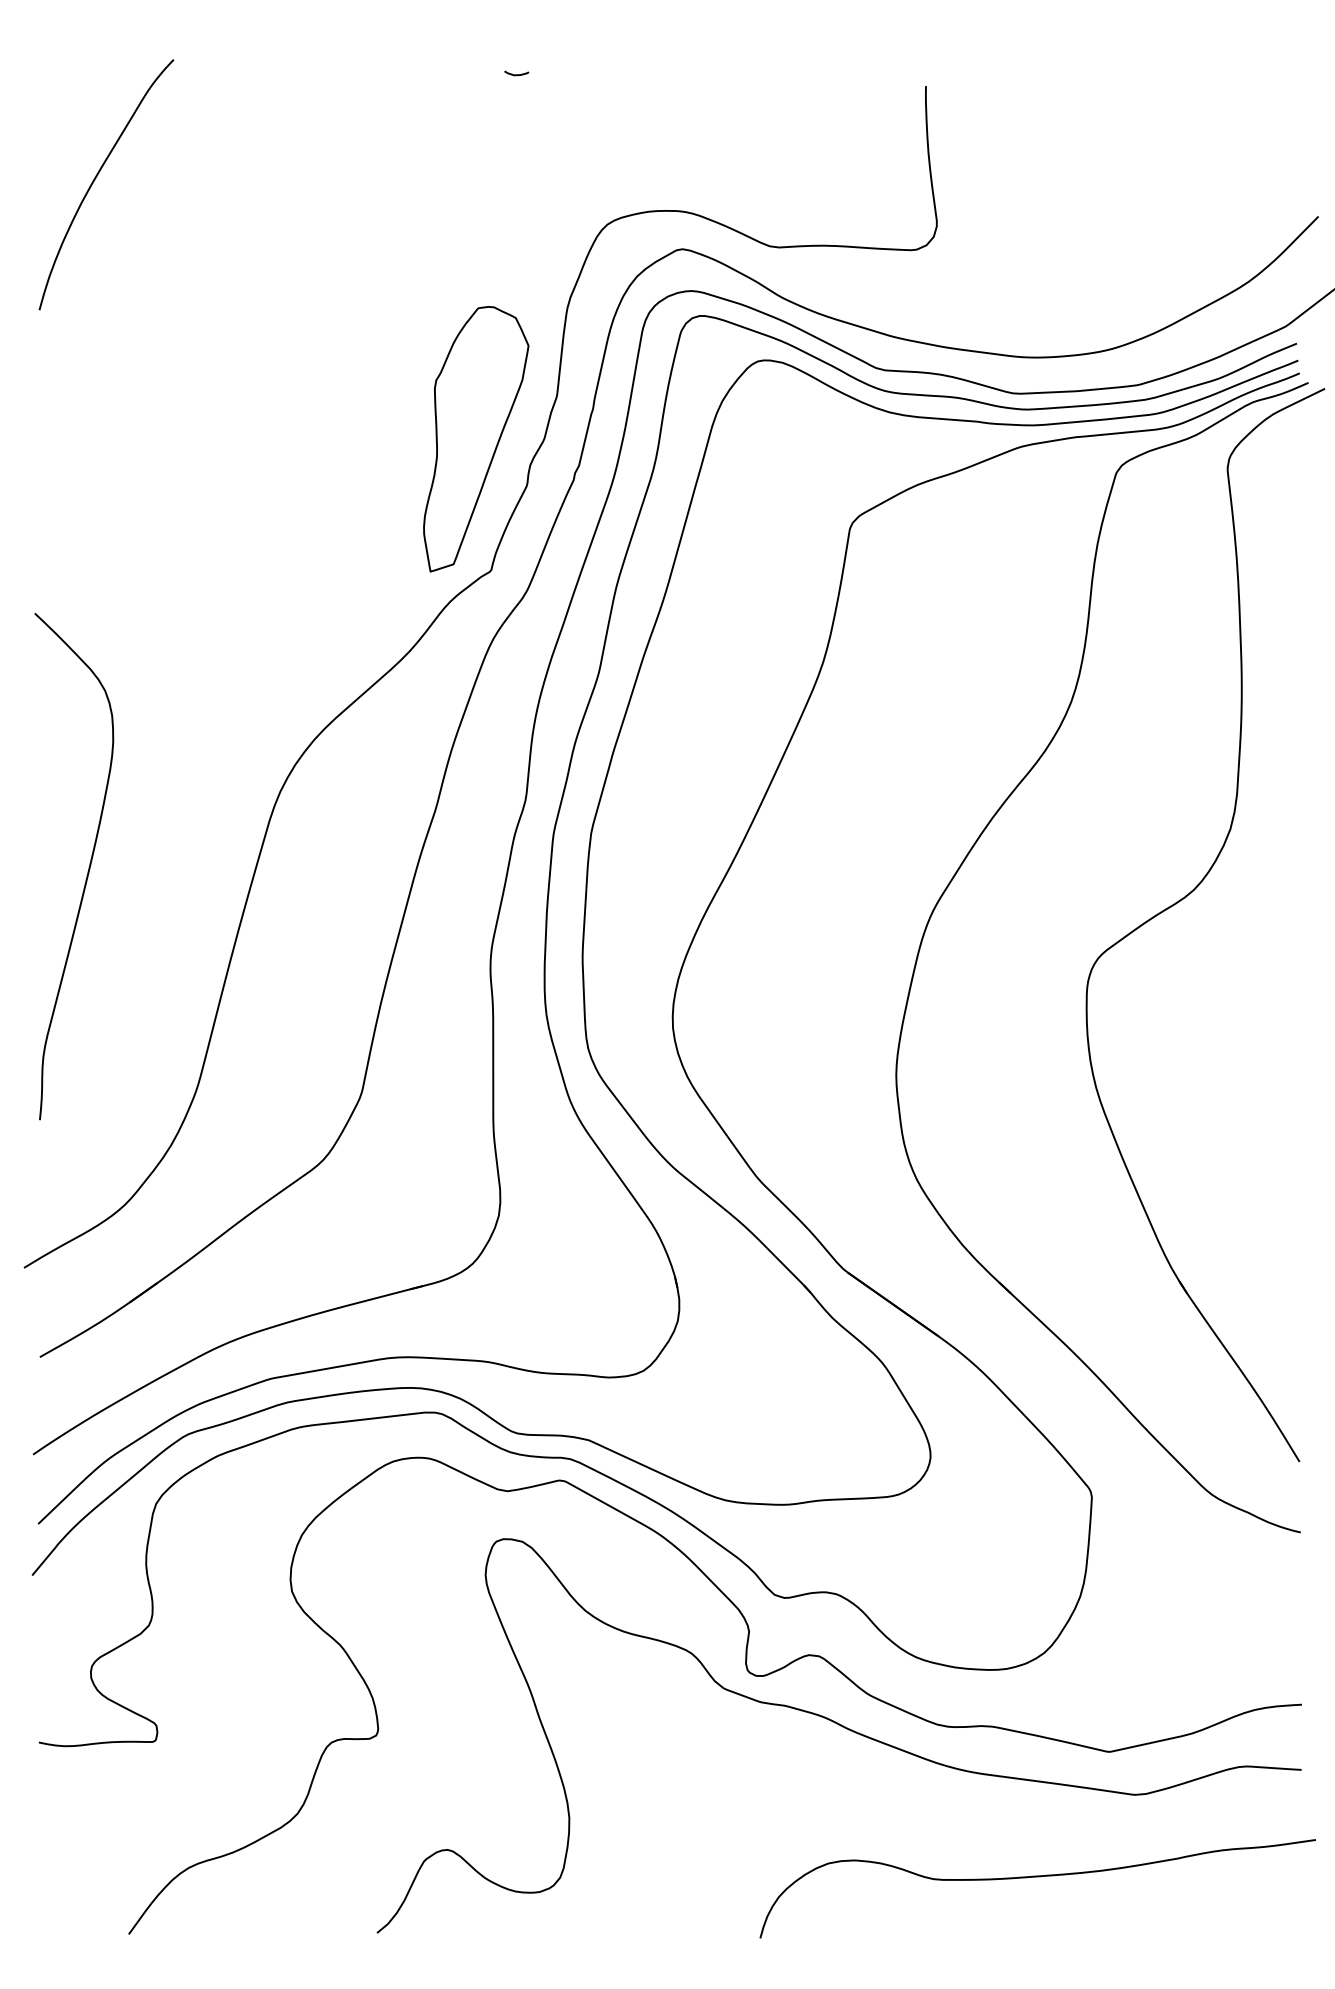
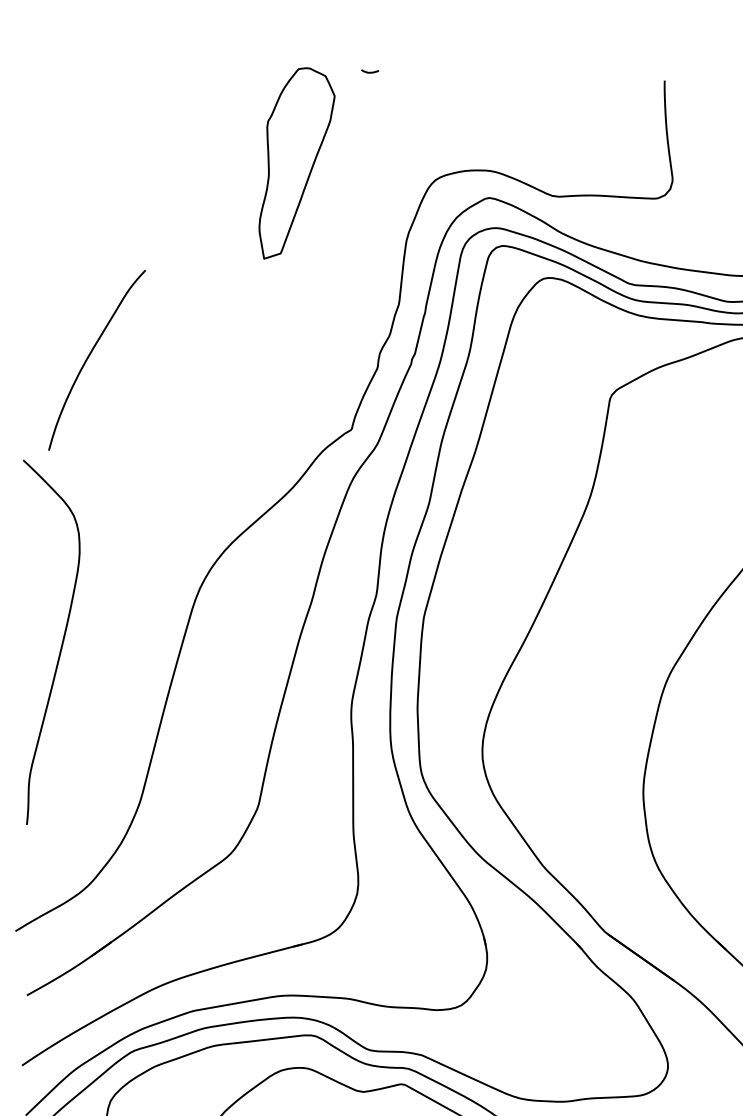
curve: (96, 178) -> (89, 355), moved
part: (476, 439) -> (297, 163), moved

